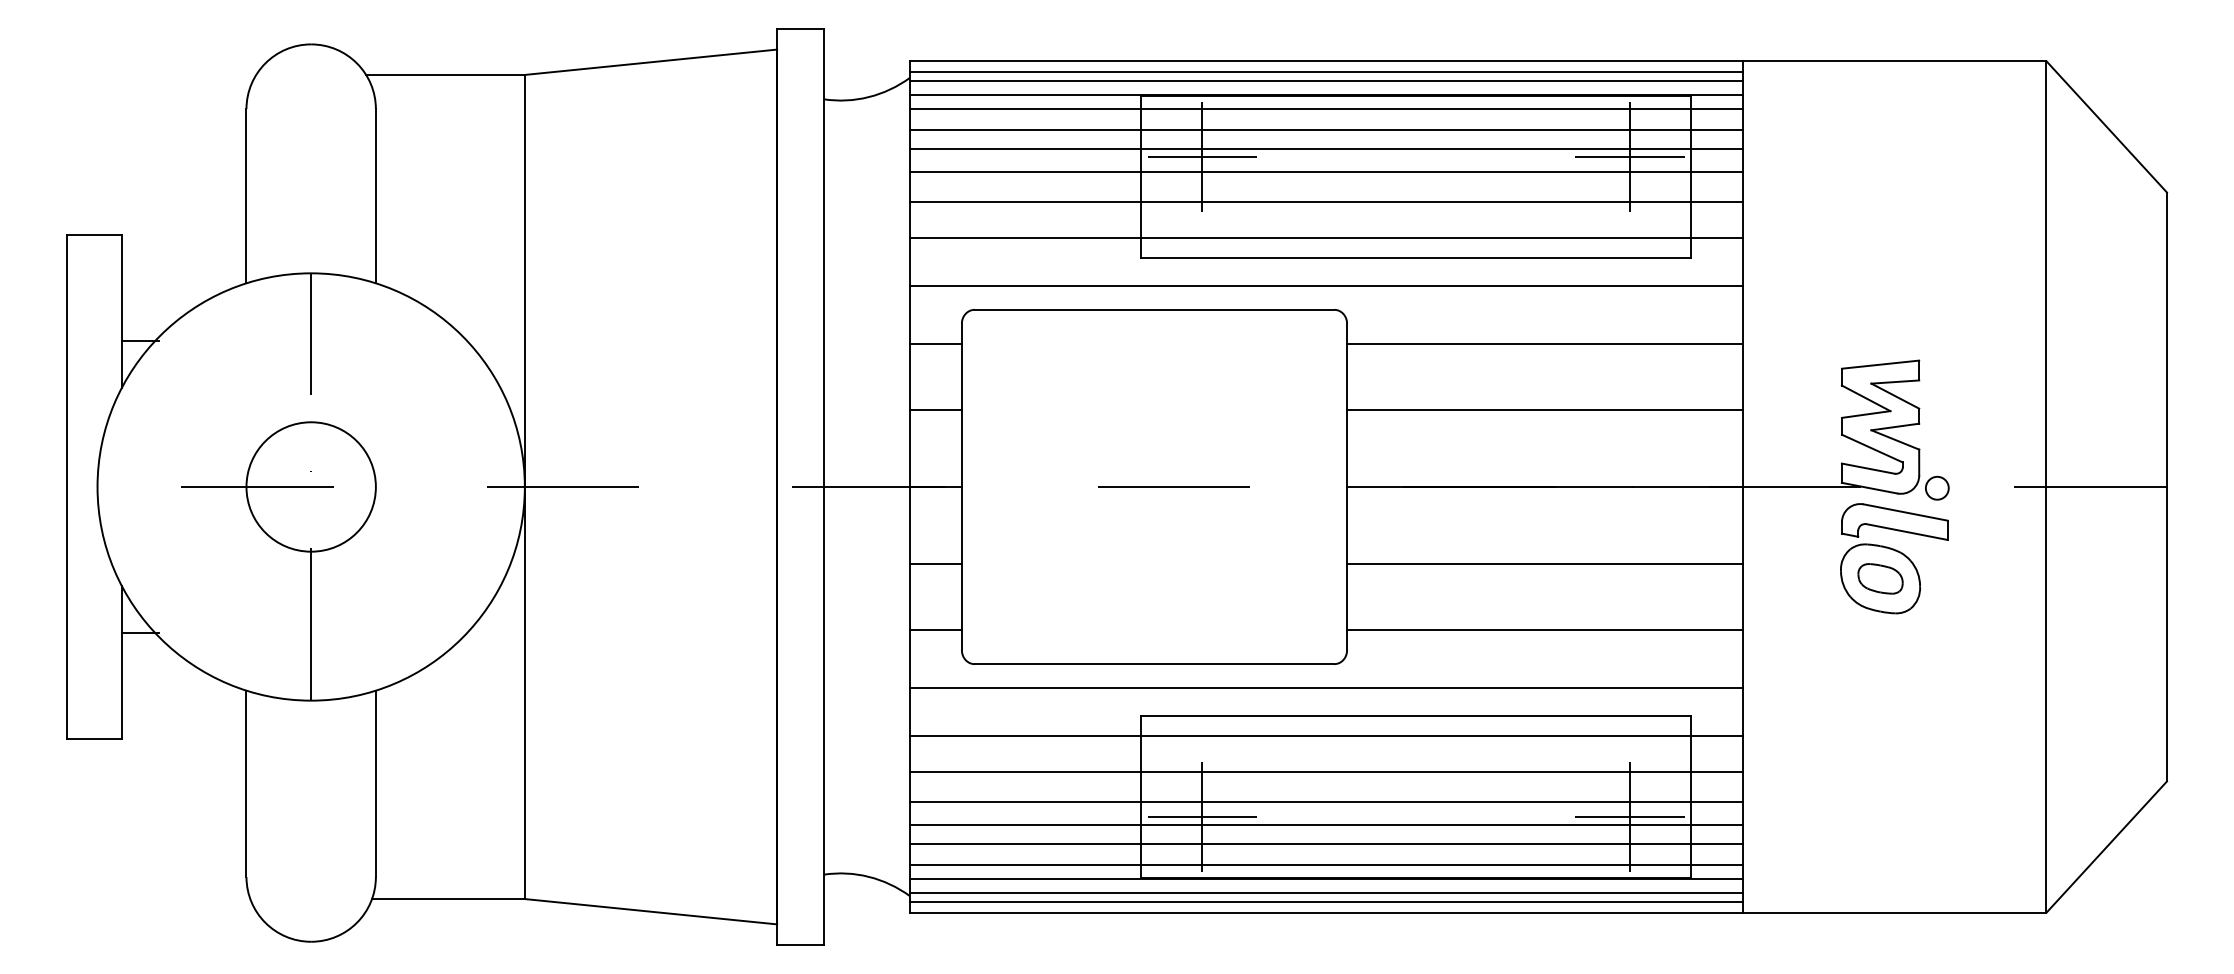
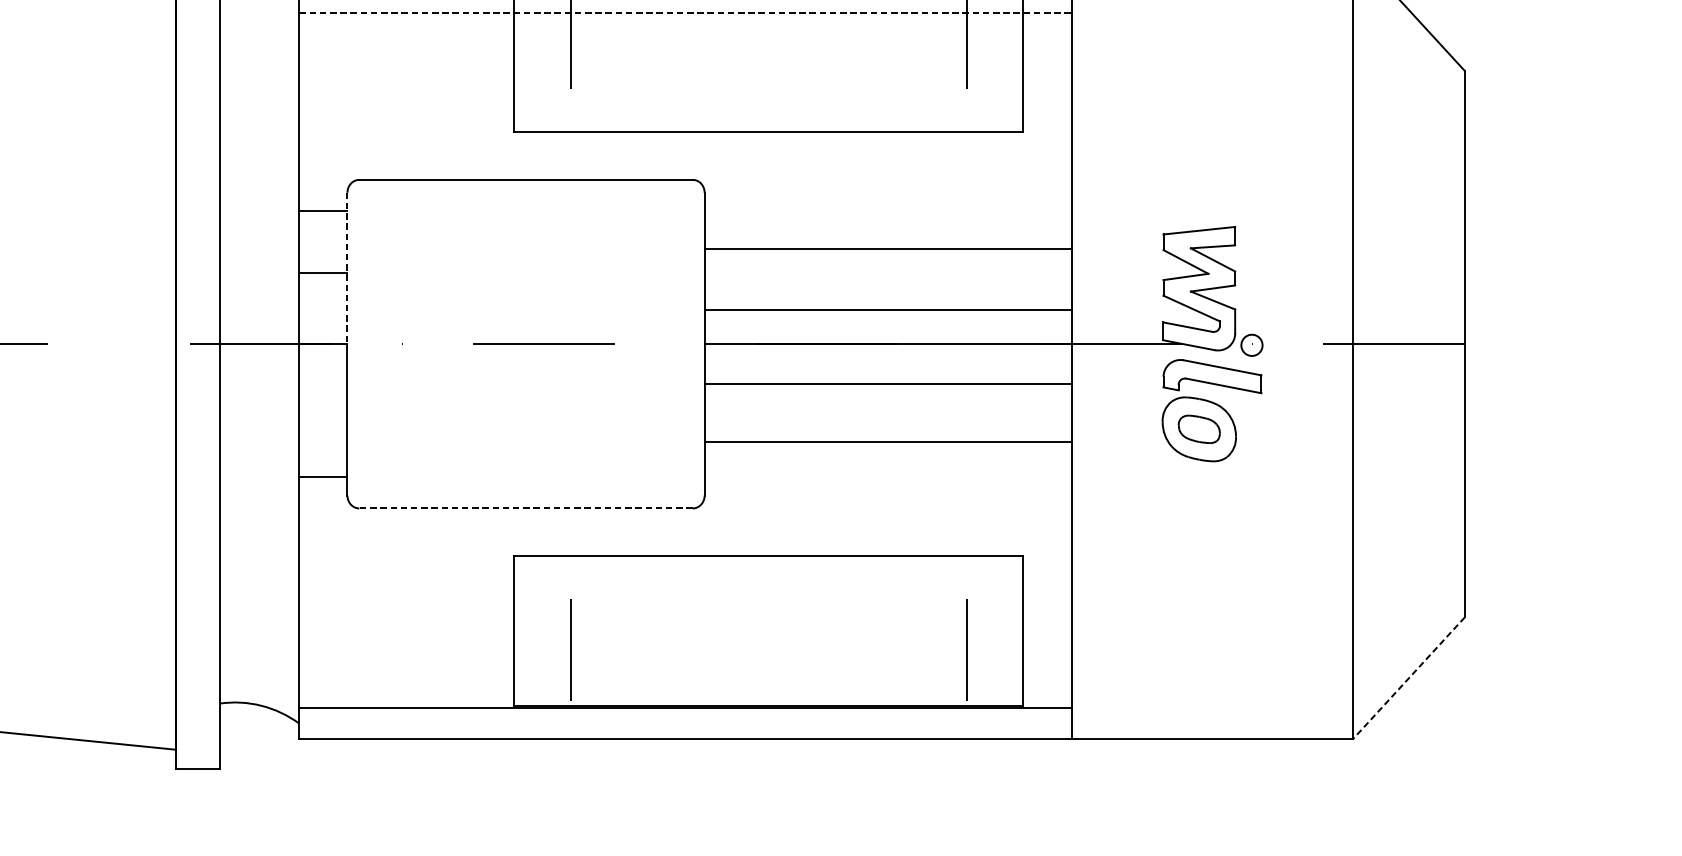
line: (1327, 129) -> (686, 12), solid -> dashed
line: (1326, 148) -> (685, 30), removed
line: (1202, 157) -> (570, 38), removed
line: (1629, 157) -> (966, 38), removed
line: (1326, 172) -> (685, 52), removed
line: (1326, 202) -> (685, 80), removed
line: (1326, 238) -> (685, 113), removed
line: (1326, 285) -> (685, 157), removed
line: (1544, 343) -> (887, 249), moved
line: (961, 405) -> (347, 268), solid -> dashed
line: (1544, 409) -> (887, 309), moved
line: (935, 564) -> (322, 416), removed
line: (1544, 564) -> (887, 384), moved
line: (1544, 630) -> (887, 442), moved
line: (1154, 664) -> (526, 508), solid -> dashed
line: (1326, 688) -> (685, 531), removed
line: (1326, 735) -> (685, 574), removed
line: (1326, 771) -> (685, 607), removed
line: (1326, 801) -> (685, 635), removed
line: (1202, 816) -> (570, 649), removed
line: (1629, 816) -> (966, 649), removed
line: (1326, 825) -> (685, 658), removed
line: (1326, 844) -> (685, 675), removed
line: (2106, 847) -> (1408, 678), solid -> dashed
line: (1326, 864) -> (685, 694), removed
line: (1326, 893) -> (685, 721), removed
line: (1326, 901) -> (685, 728), removed

